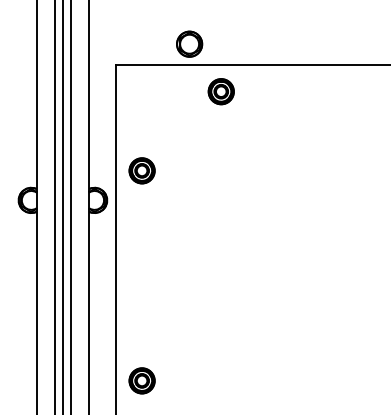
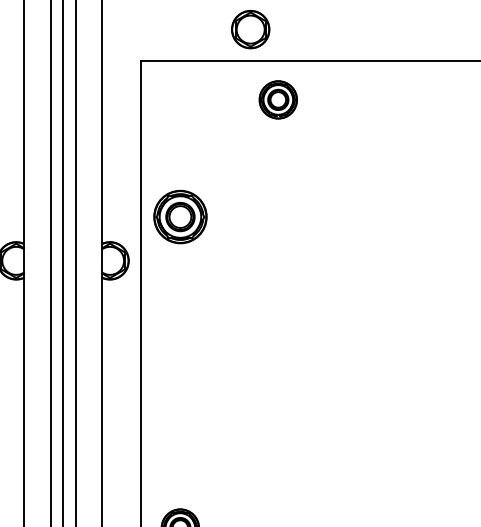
part: (220, 91) -> (277, 99), moved
part: (141, 170) -> (179, 216), size x1.4

